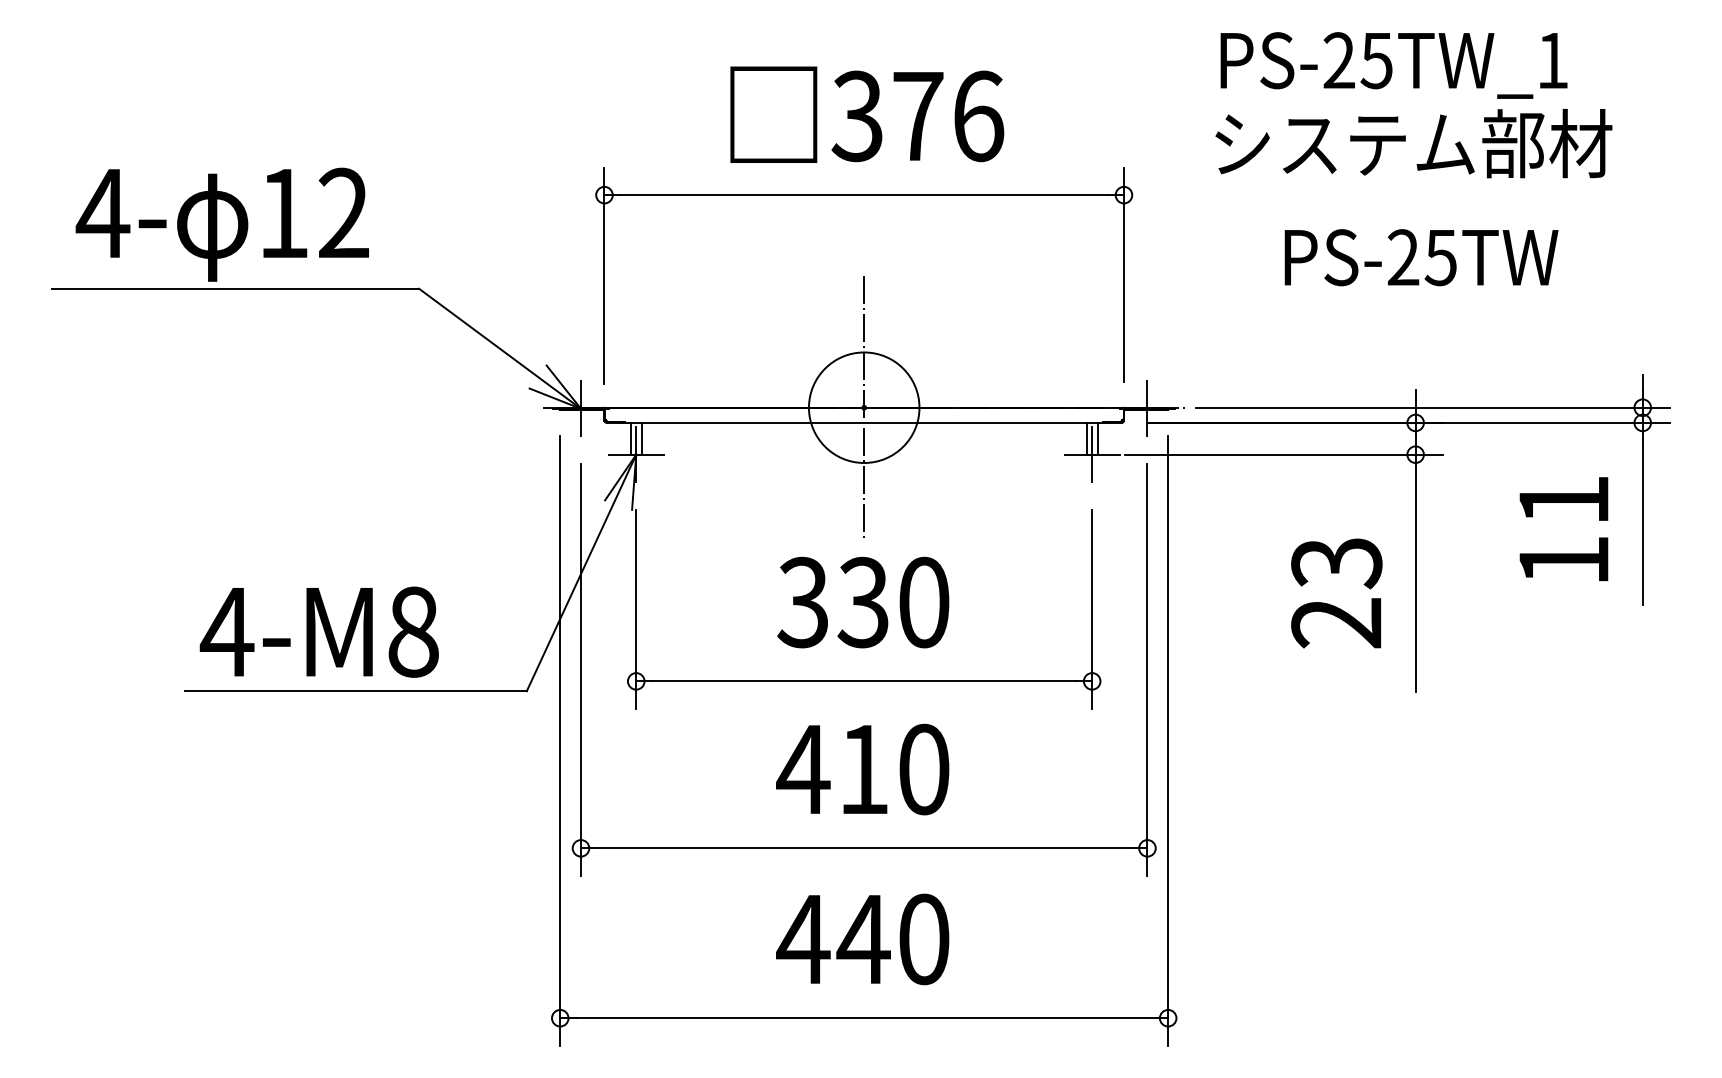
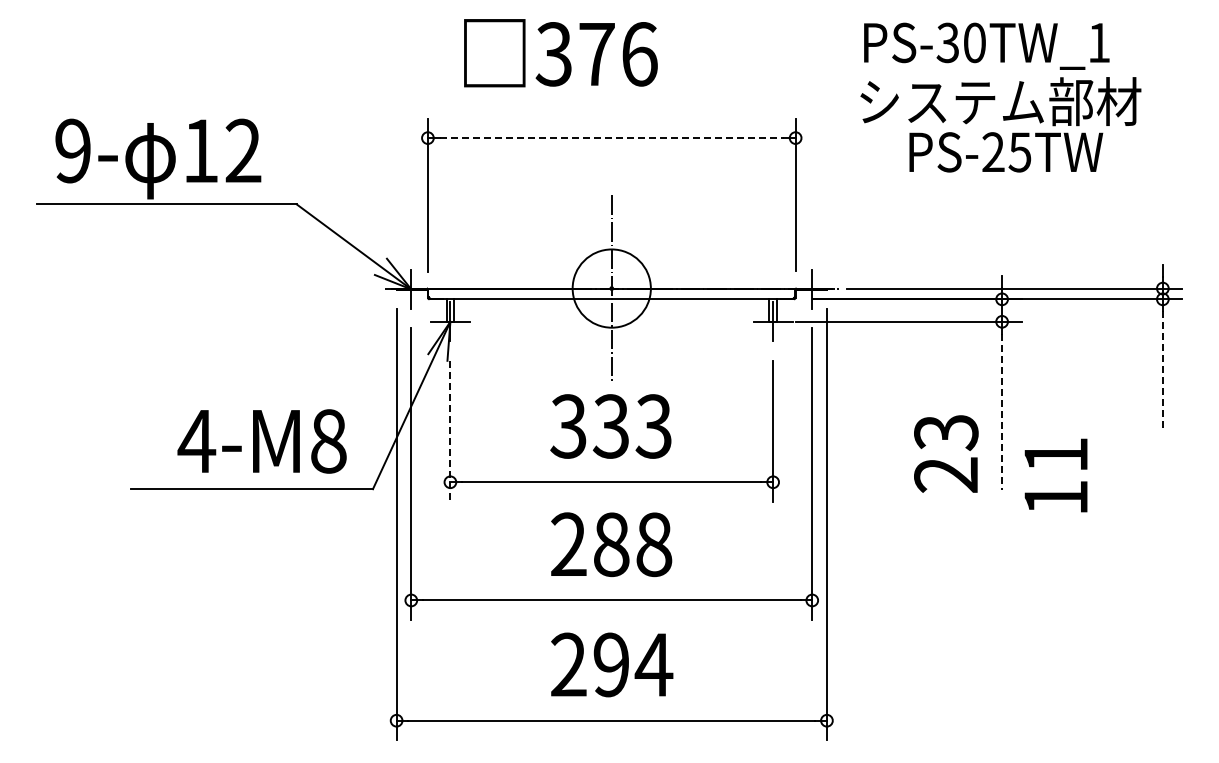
text: (1356, 60) -> (960, 42), PS-25TW_1 -> PS-30TW_1
text: (866, 115) -> (560, 53), moved
line: (865, 195) -> (612, 138), solid -> dashed
text: (102, 212) -> (72, 150), 4- -> 9-
text: (1421, 257) -> (1006, 152), moved
line: (1642, 523) -> (1162, 370), solid -> dashed
text: (1563, 529) -> (1055, 475), moved
line: (1416, 582) -> (1002, 412), solid -> dashed
text: (1337, 592) -> (946, 453), moved
text: (923, 602) -> (653, 426), 330 -> 333
line: (636, 609) -> (450, 431), solid -> dashed
text: (318, 632) -> (261, 441), moved
text: (862, 769) -> (610, 544), 410 -> 288
text: (863, 938) -> (611, 664), 440 -> 294

